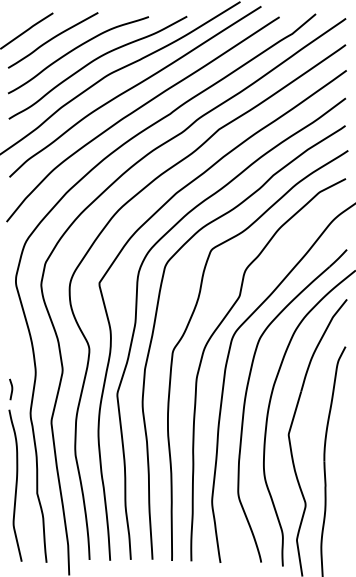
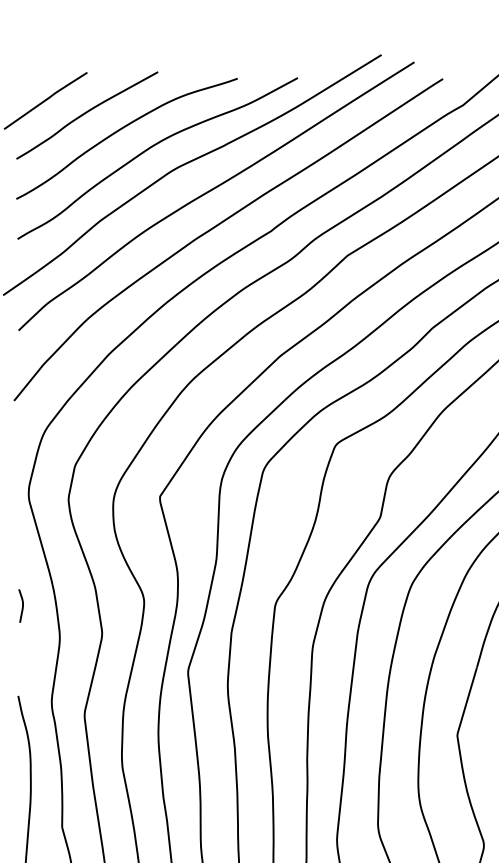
curve: (11, 389) -> (21, 605), moved

